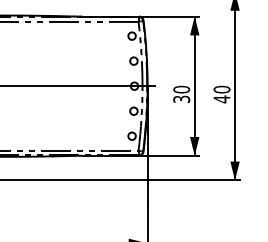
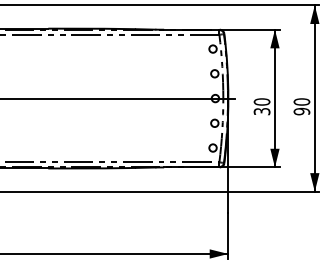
text: (221, 99) -> (301, 111), 40 -> 90

